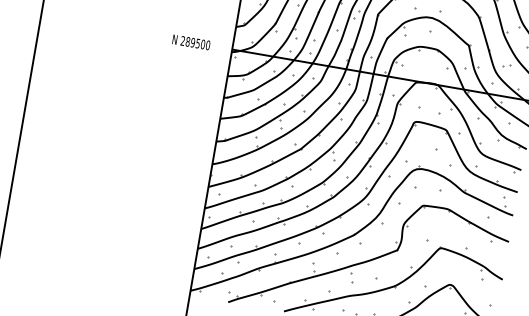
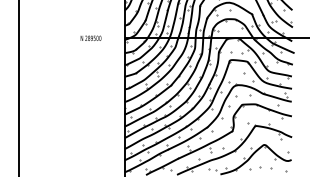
text: (190, 40) -> (90, 37), moved

